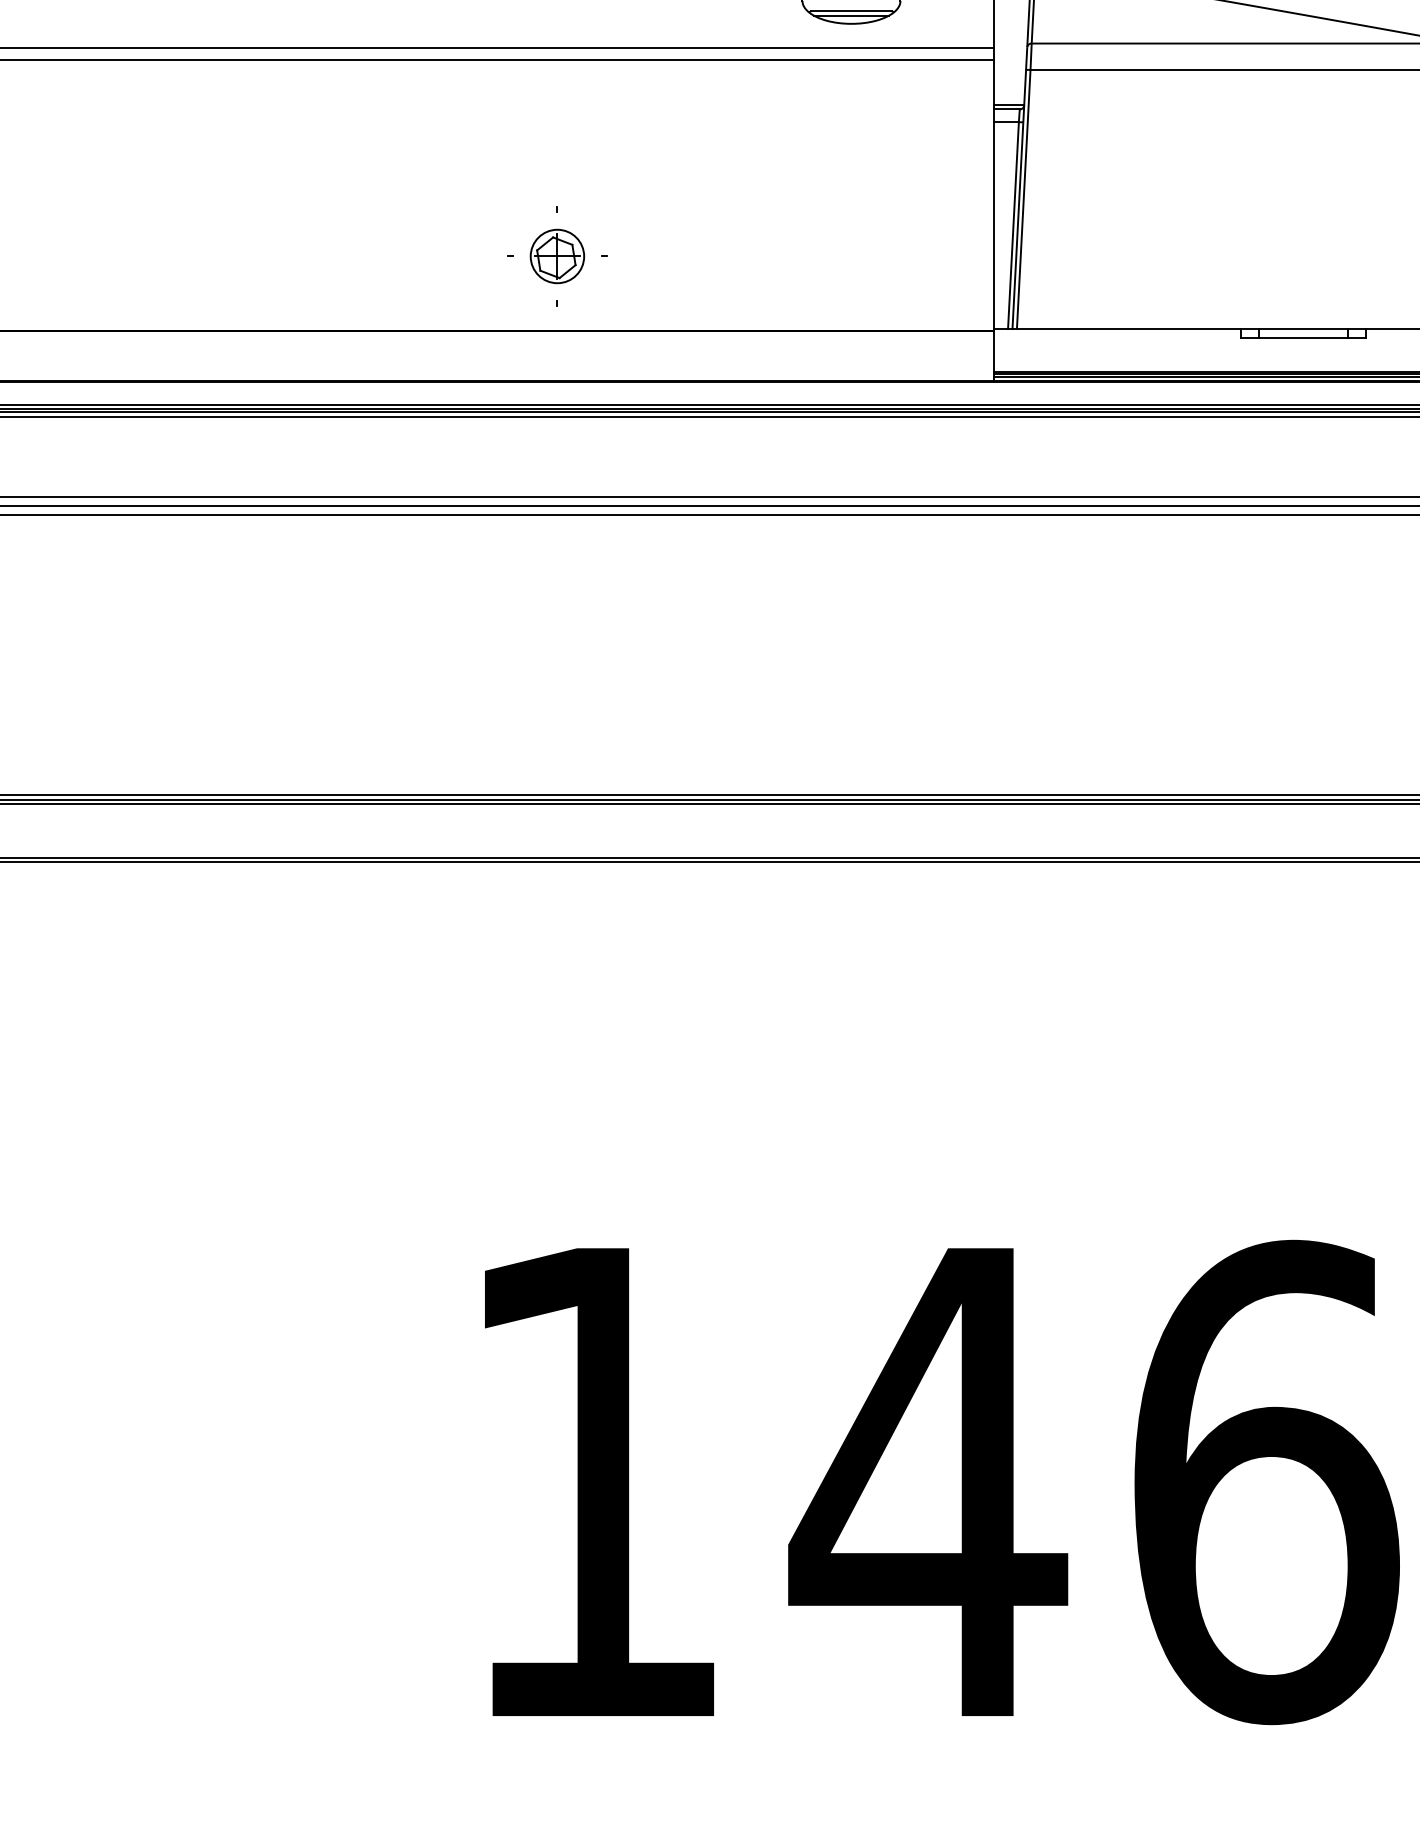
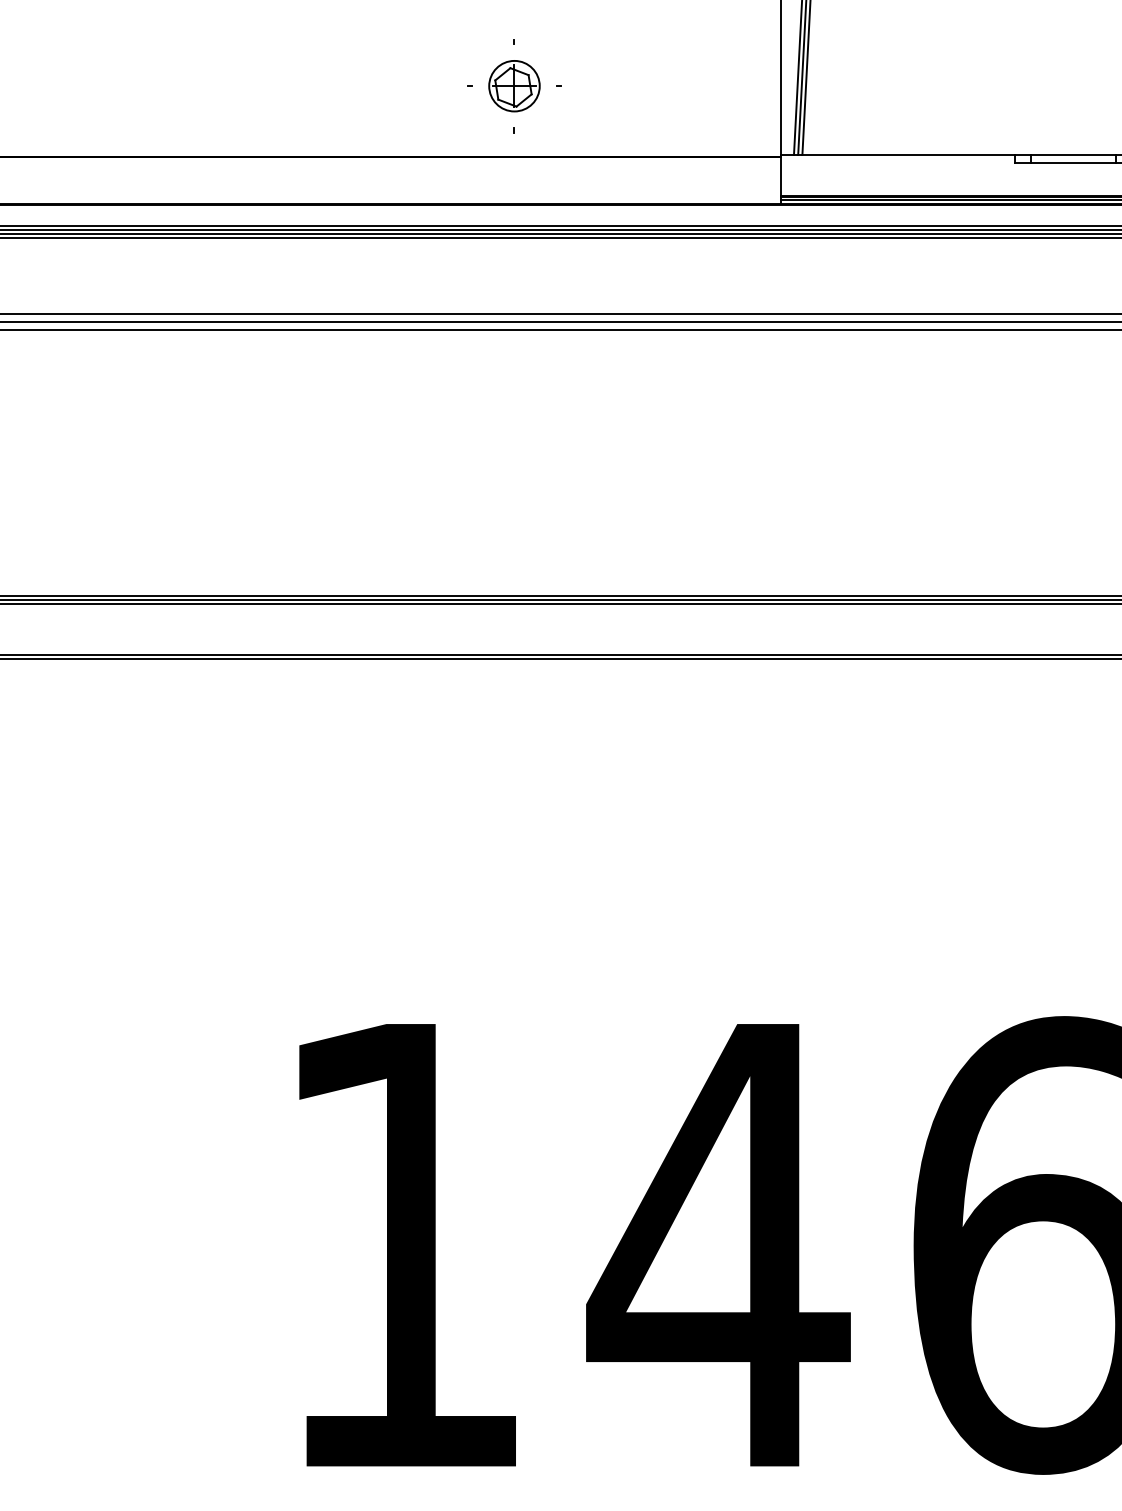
part: (557, 256) -> (514, 86), moved

